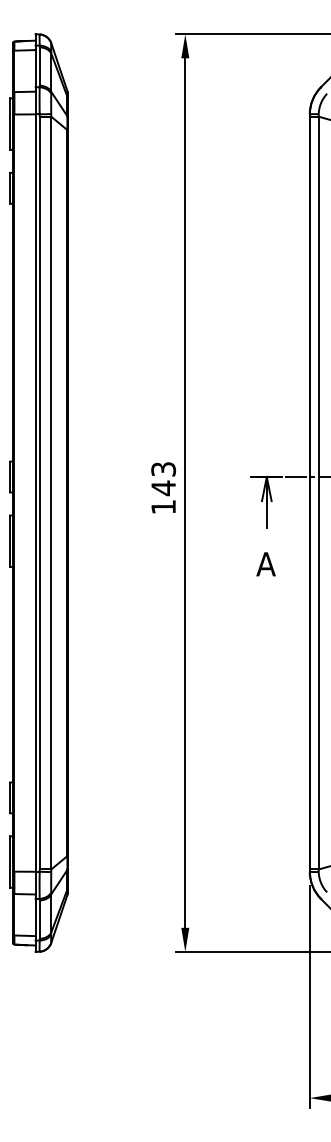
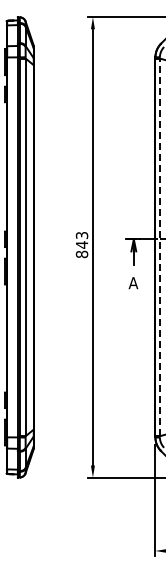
line: (317, 493) -> (159, 247), solid -> dashed
text: (162, 507) -> (81, 254), 143 -> 843

